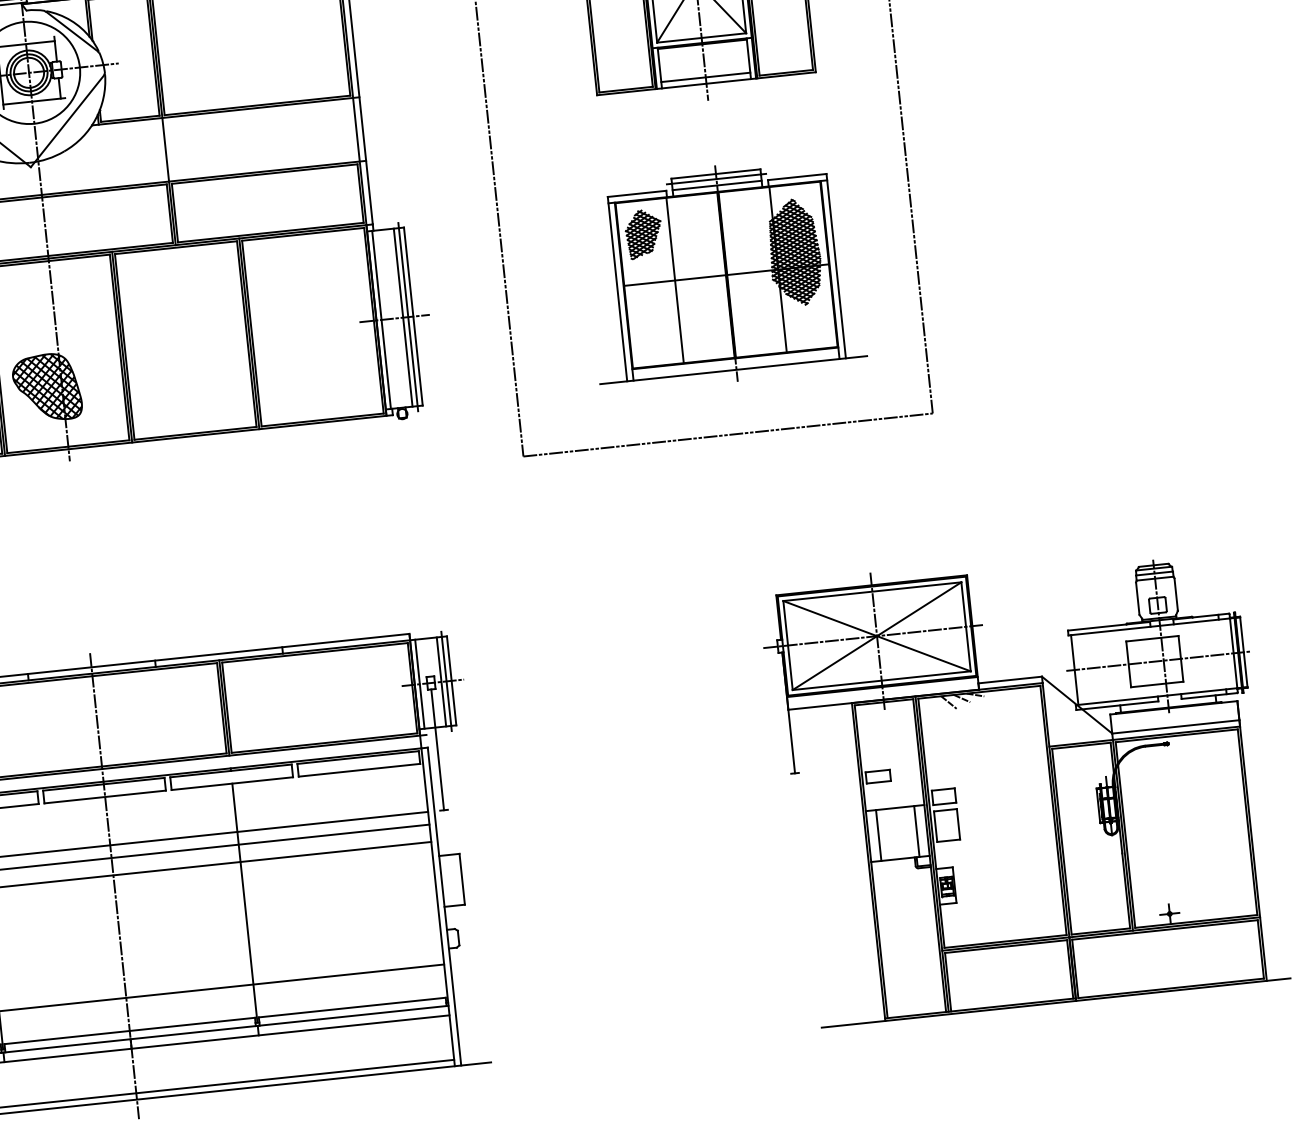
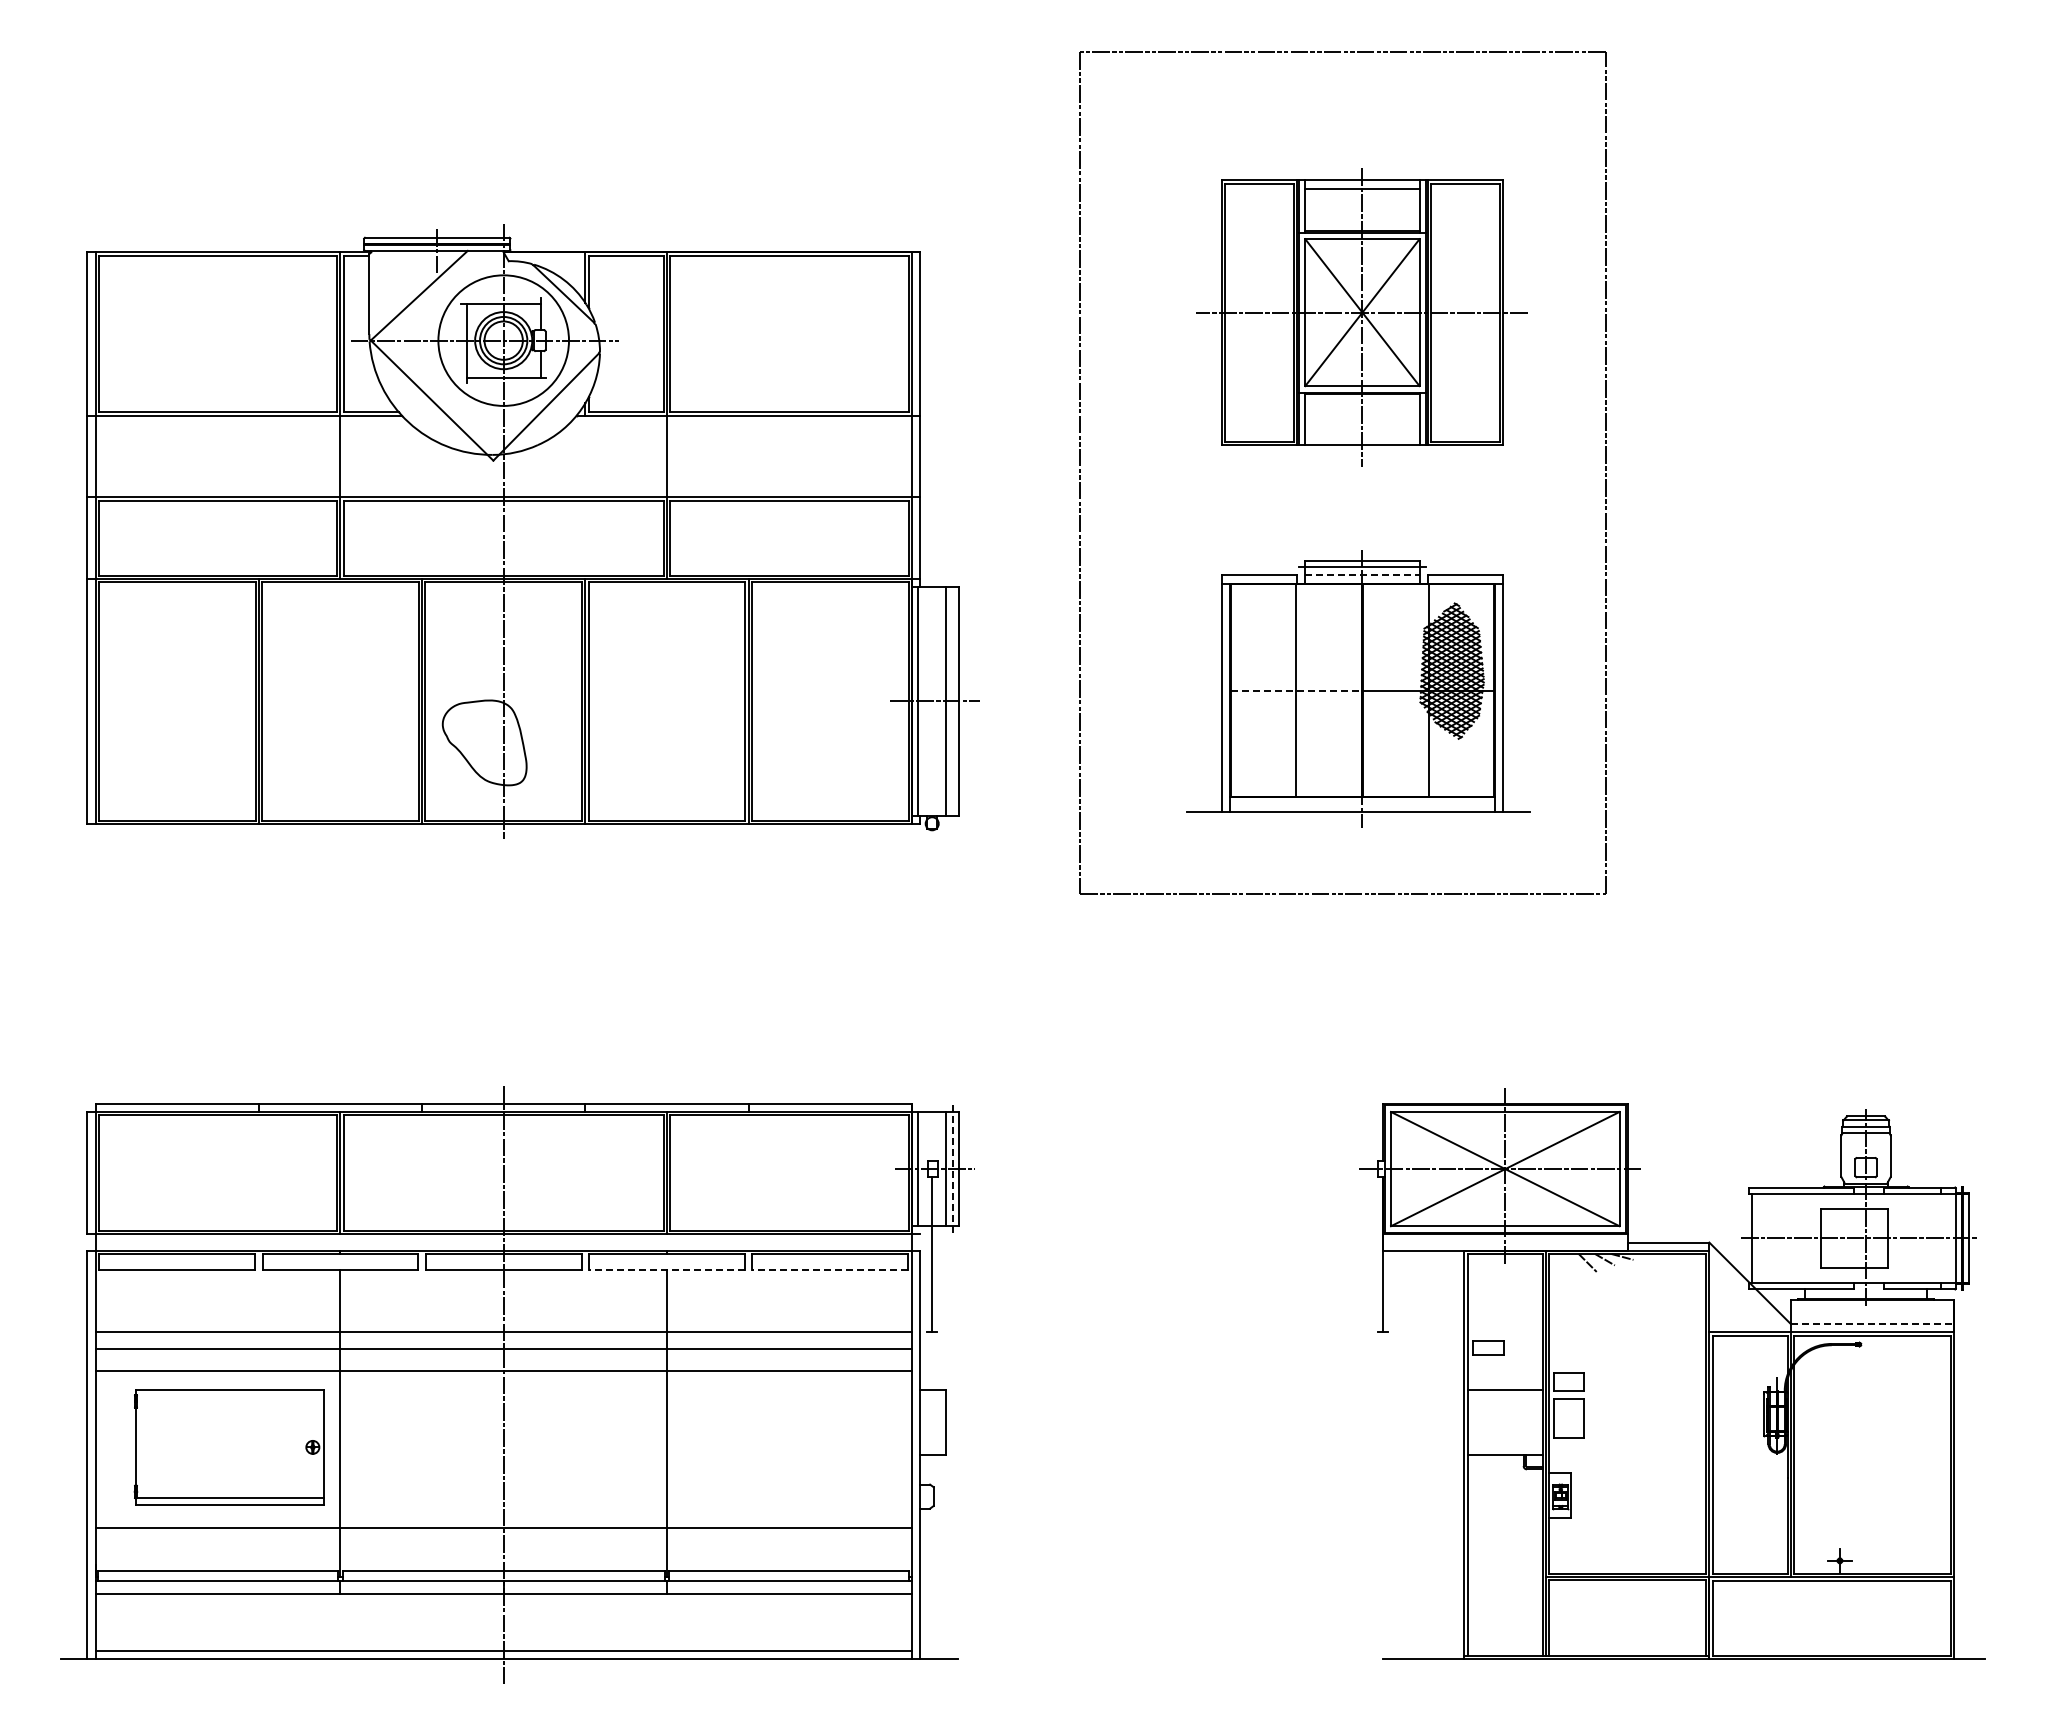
line: (705, 77) -> (1362, 436), removed
line: (717, 185) -> (1362, 575), solid -> dashed
part: (643, 234) -> (1262, 627), removed
line: (675, 280) -> (1296, 690), solid -> dashed
line: (408, 317) -> (952, 701), removed
hatch: (47, 387) -> (484, 742), removed
line: (446, 681) -> (952, 1169), solid -> dashed
line: (1175, 727) -> (1872, 1324), solid -> dashed
line: (359, 770) -> (830, 1270), solid -> dashed
line: (232, 783) -> (666, 1270), solid -> dashed
line: (916, 831) -> (1529, 1422), removed
line: (878, 835) -> (1480, 1422), removed

